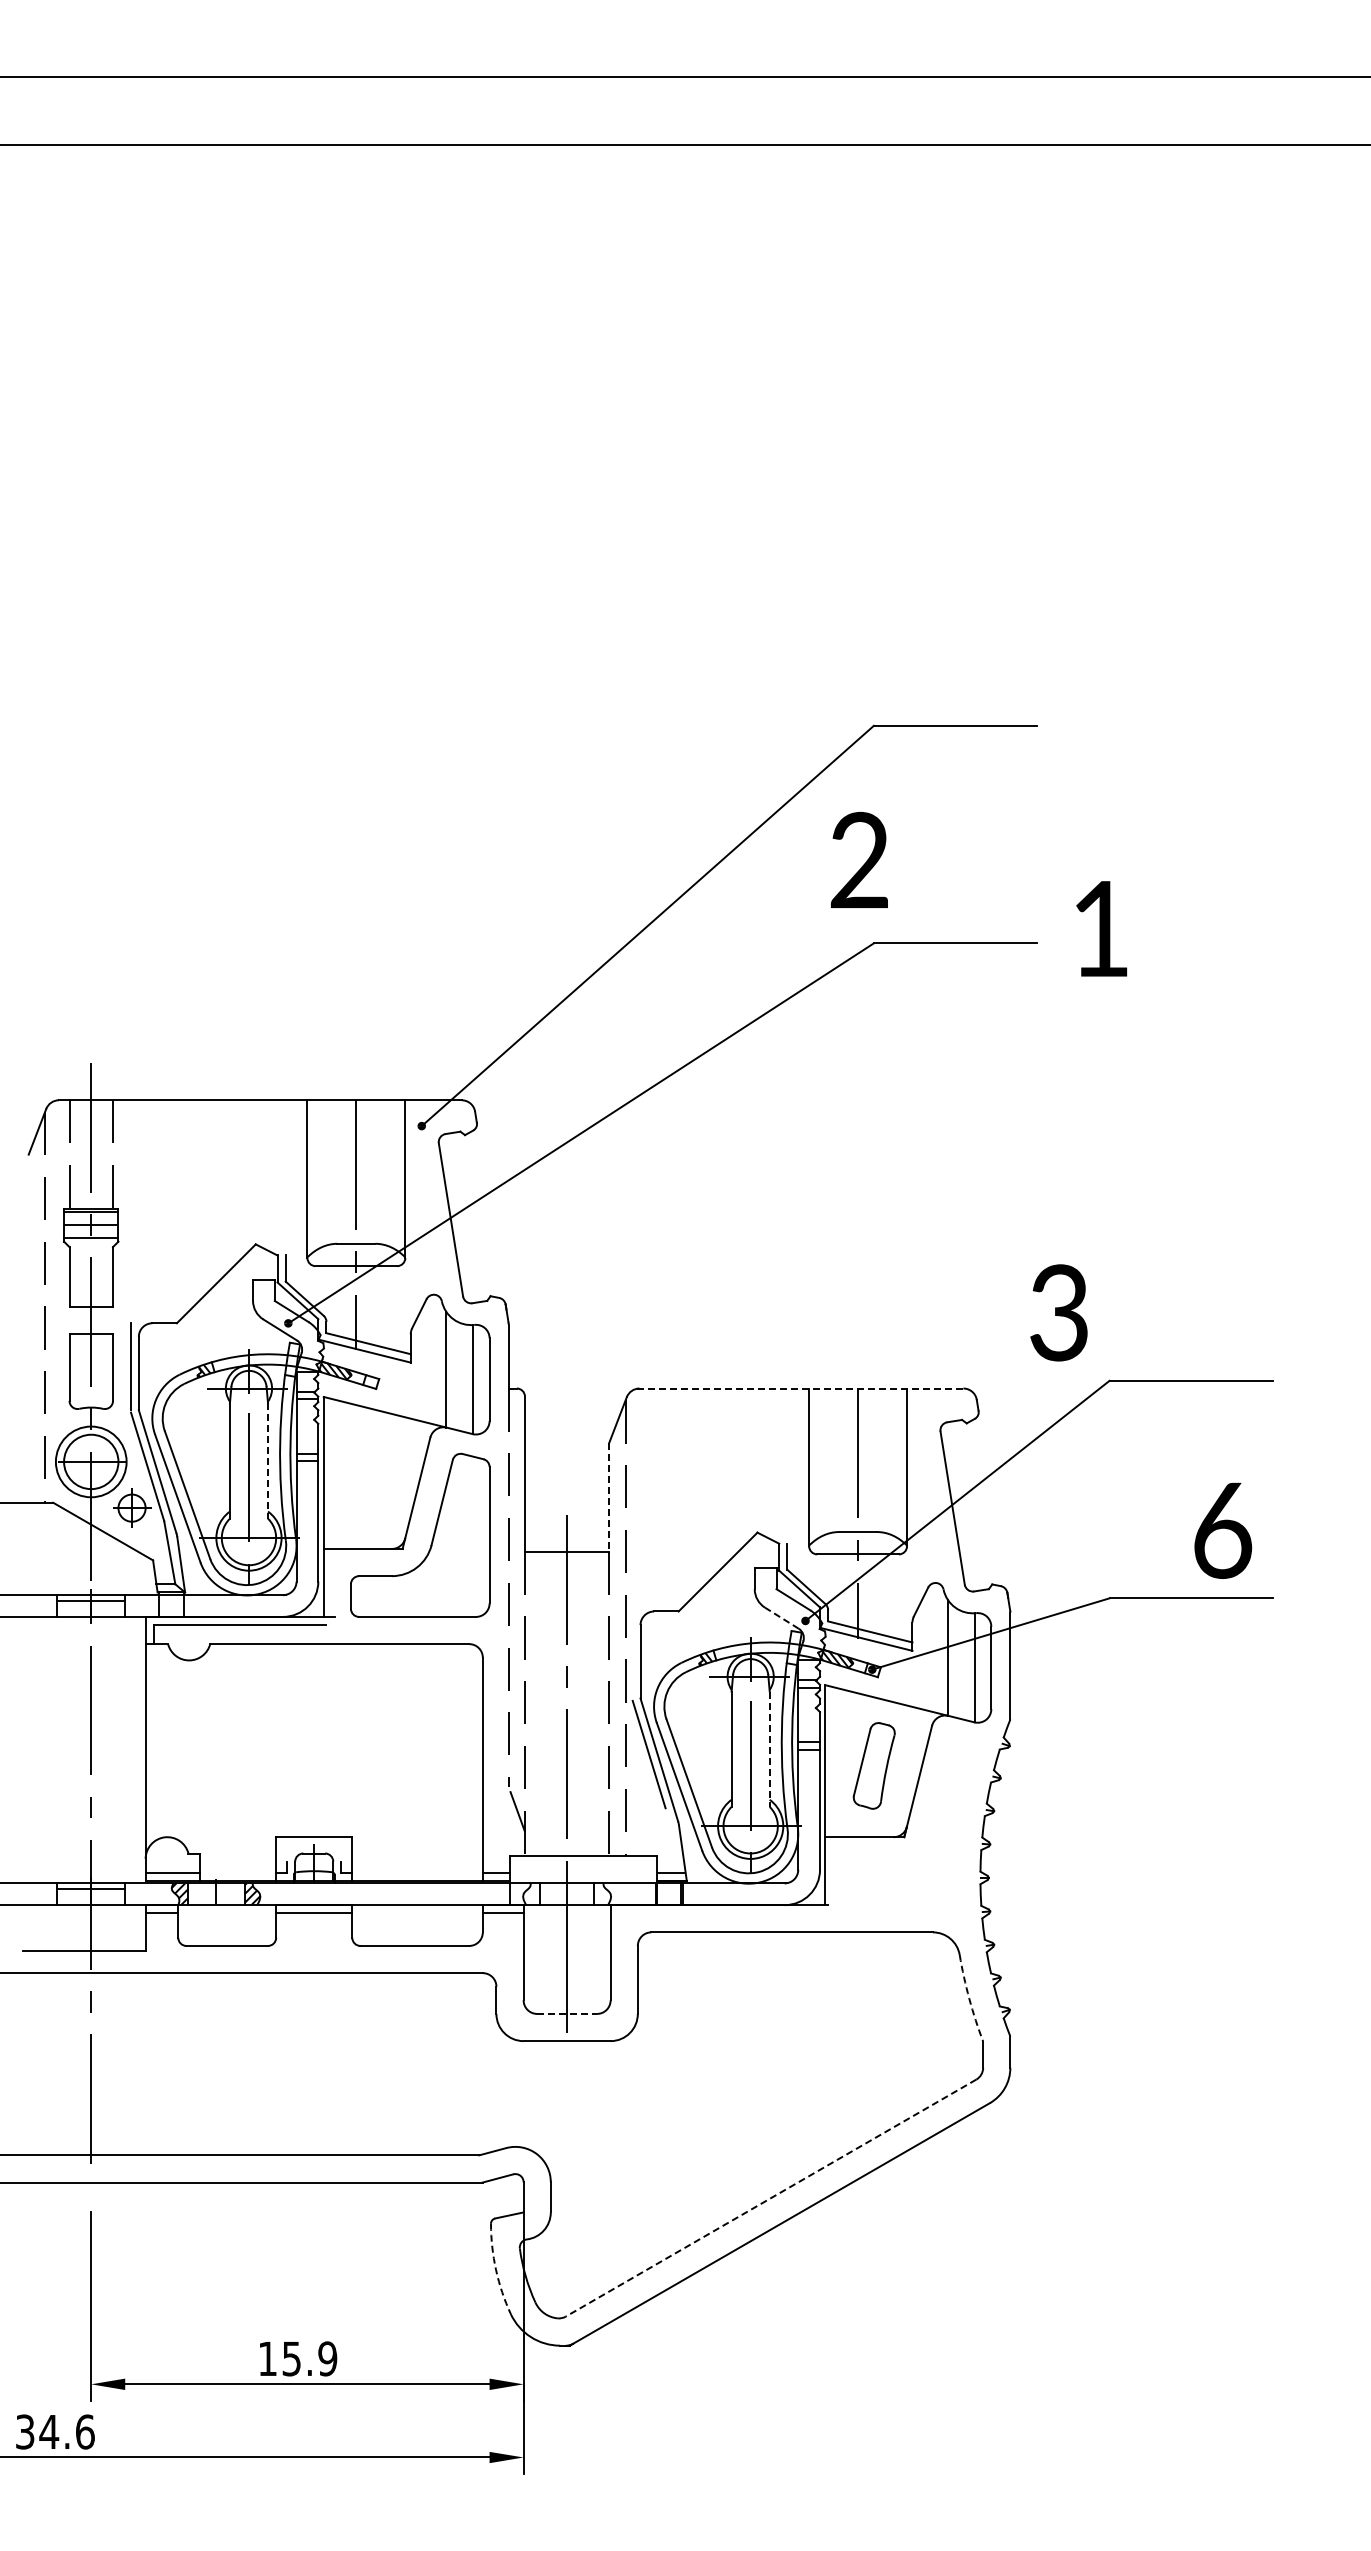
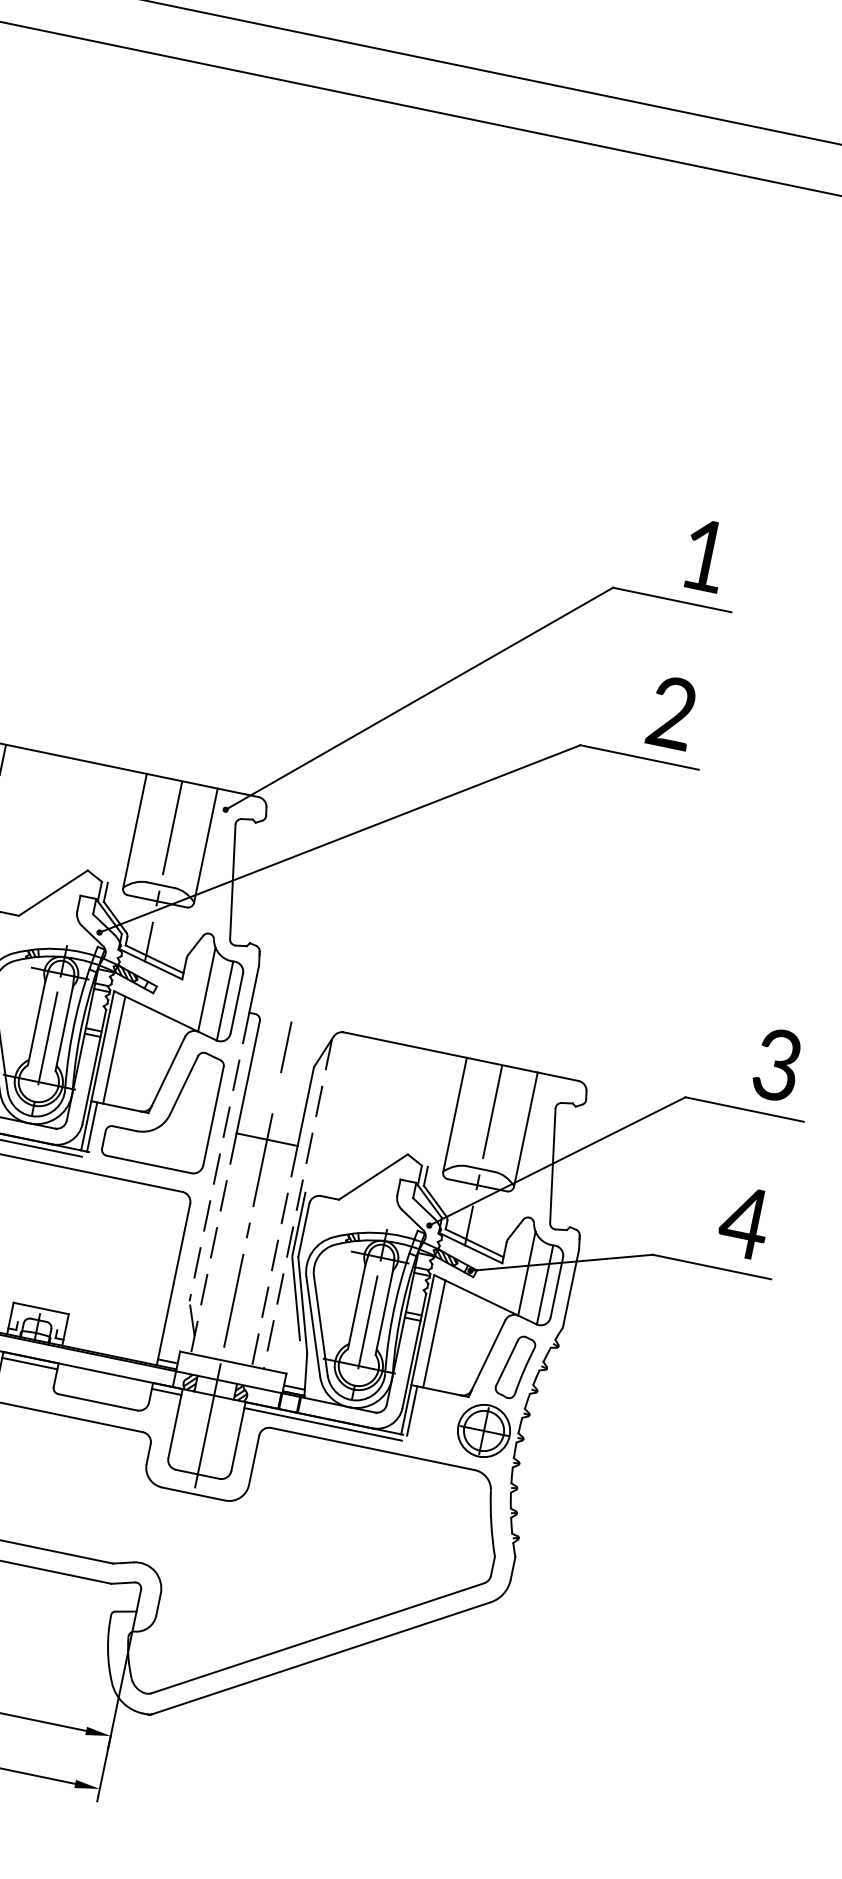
text: (859, 859) -> (672, 712), moved
text: (1101, 928) -> (705, 555), moved
text: (1058, 1312) -> (776, 1064), moved
line: (800, 1388) -> (460, 1056), dashed -> solid
line: (567, 1423) -> (286, 1046), added
line: (268, 1460) -> (64, 1028), dashed -> solid
line: (340, 1474) -> (114, 1049), added
line: (609, 1497) -> (305, 1106), dashed -> solid
text: (1221, 1530) -> (744, 1222), 6 -> 4
line: (331, 1582) -> (91, 1126), added
line: (781, 1618) -> (412, 1220), dashed -> solid
line: (632, 1654) -> (299, 1223), added
line: (769, 1749) -> (384, 1313), dashed -> solid
line: (841, 1763) -> (434, 1334), added
part: (873, 1765) -> (514, 1366), moved
line: (833, 1871) -> (412, 1411), added
part: (934, 1877) -> (484, 1430), added
hatch: (531, 1894) -> (189, 1382), added
hatch: (602, 1894) -> (241, 1393), added
line: (719, 1913) -> (323, 1424), added
arc: (969, 1998) -> (491, 1523), dashed -> solid
line: (567, 2013) -> (198, 1474), dashed -> solid
line: (770, 2198) -> (317, 1638), dashed -> solid
arc: (496, 2269) -> (108, 1648), dashed -> solid

